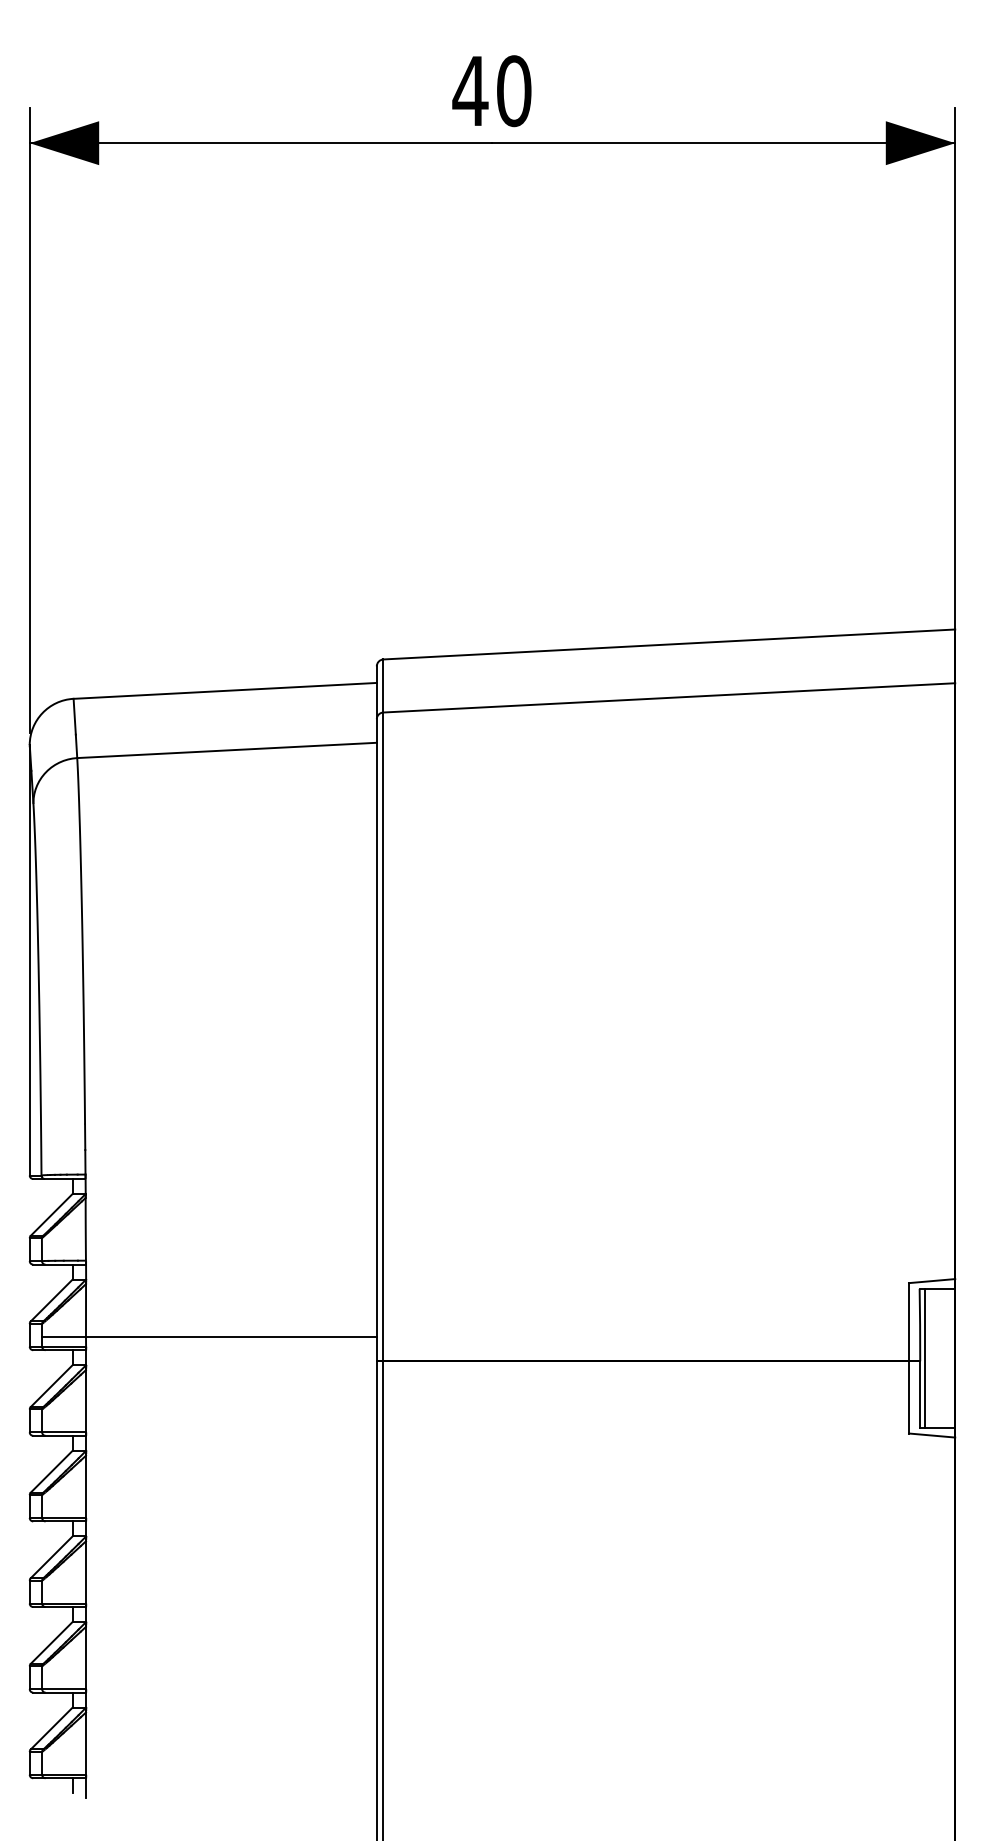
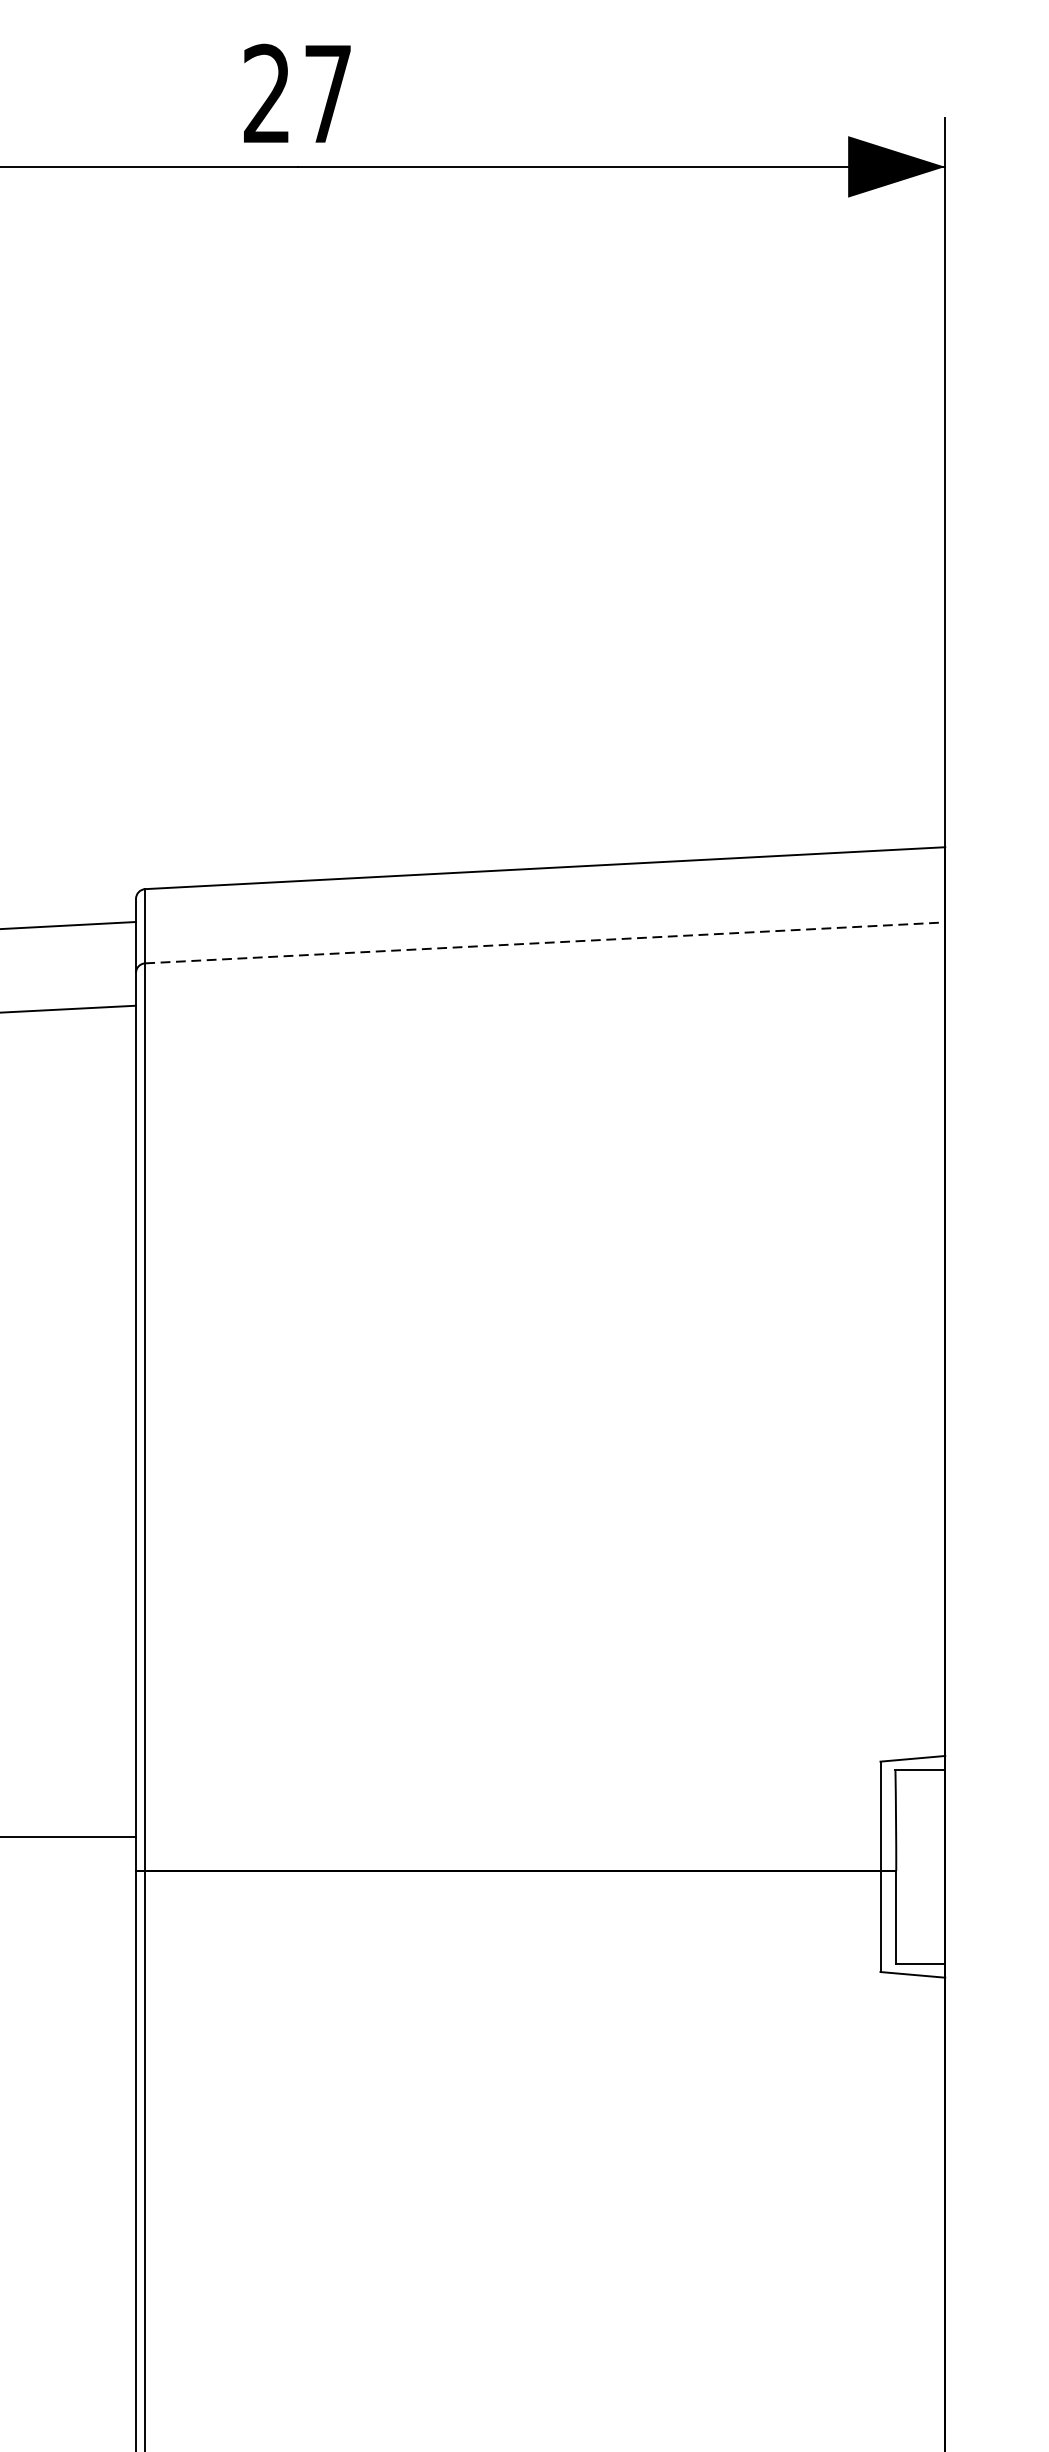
text: (491, 91) -> (296, 94), 40 -> 27
line: (669, 697) -> (545, 942), solid -> dashed
line: (925, 1357) -> (903, 1865), removed

